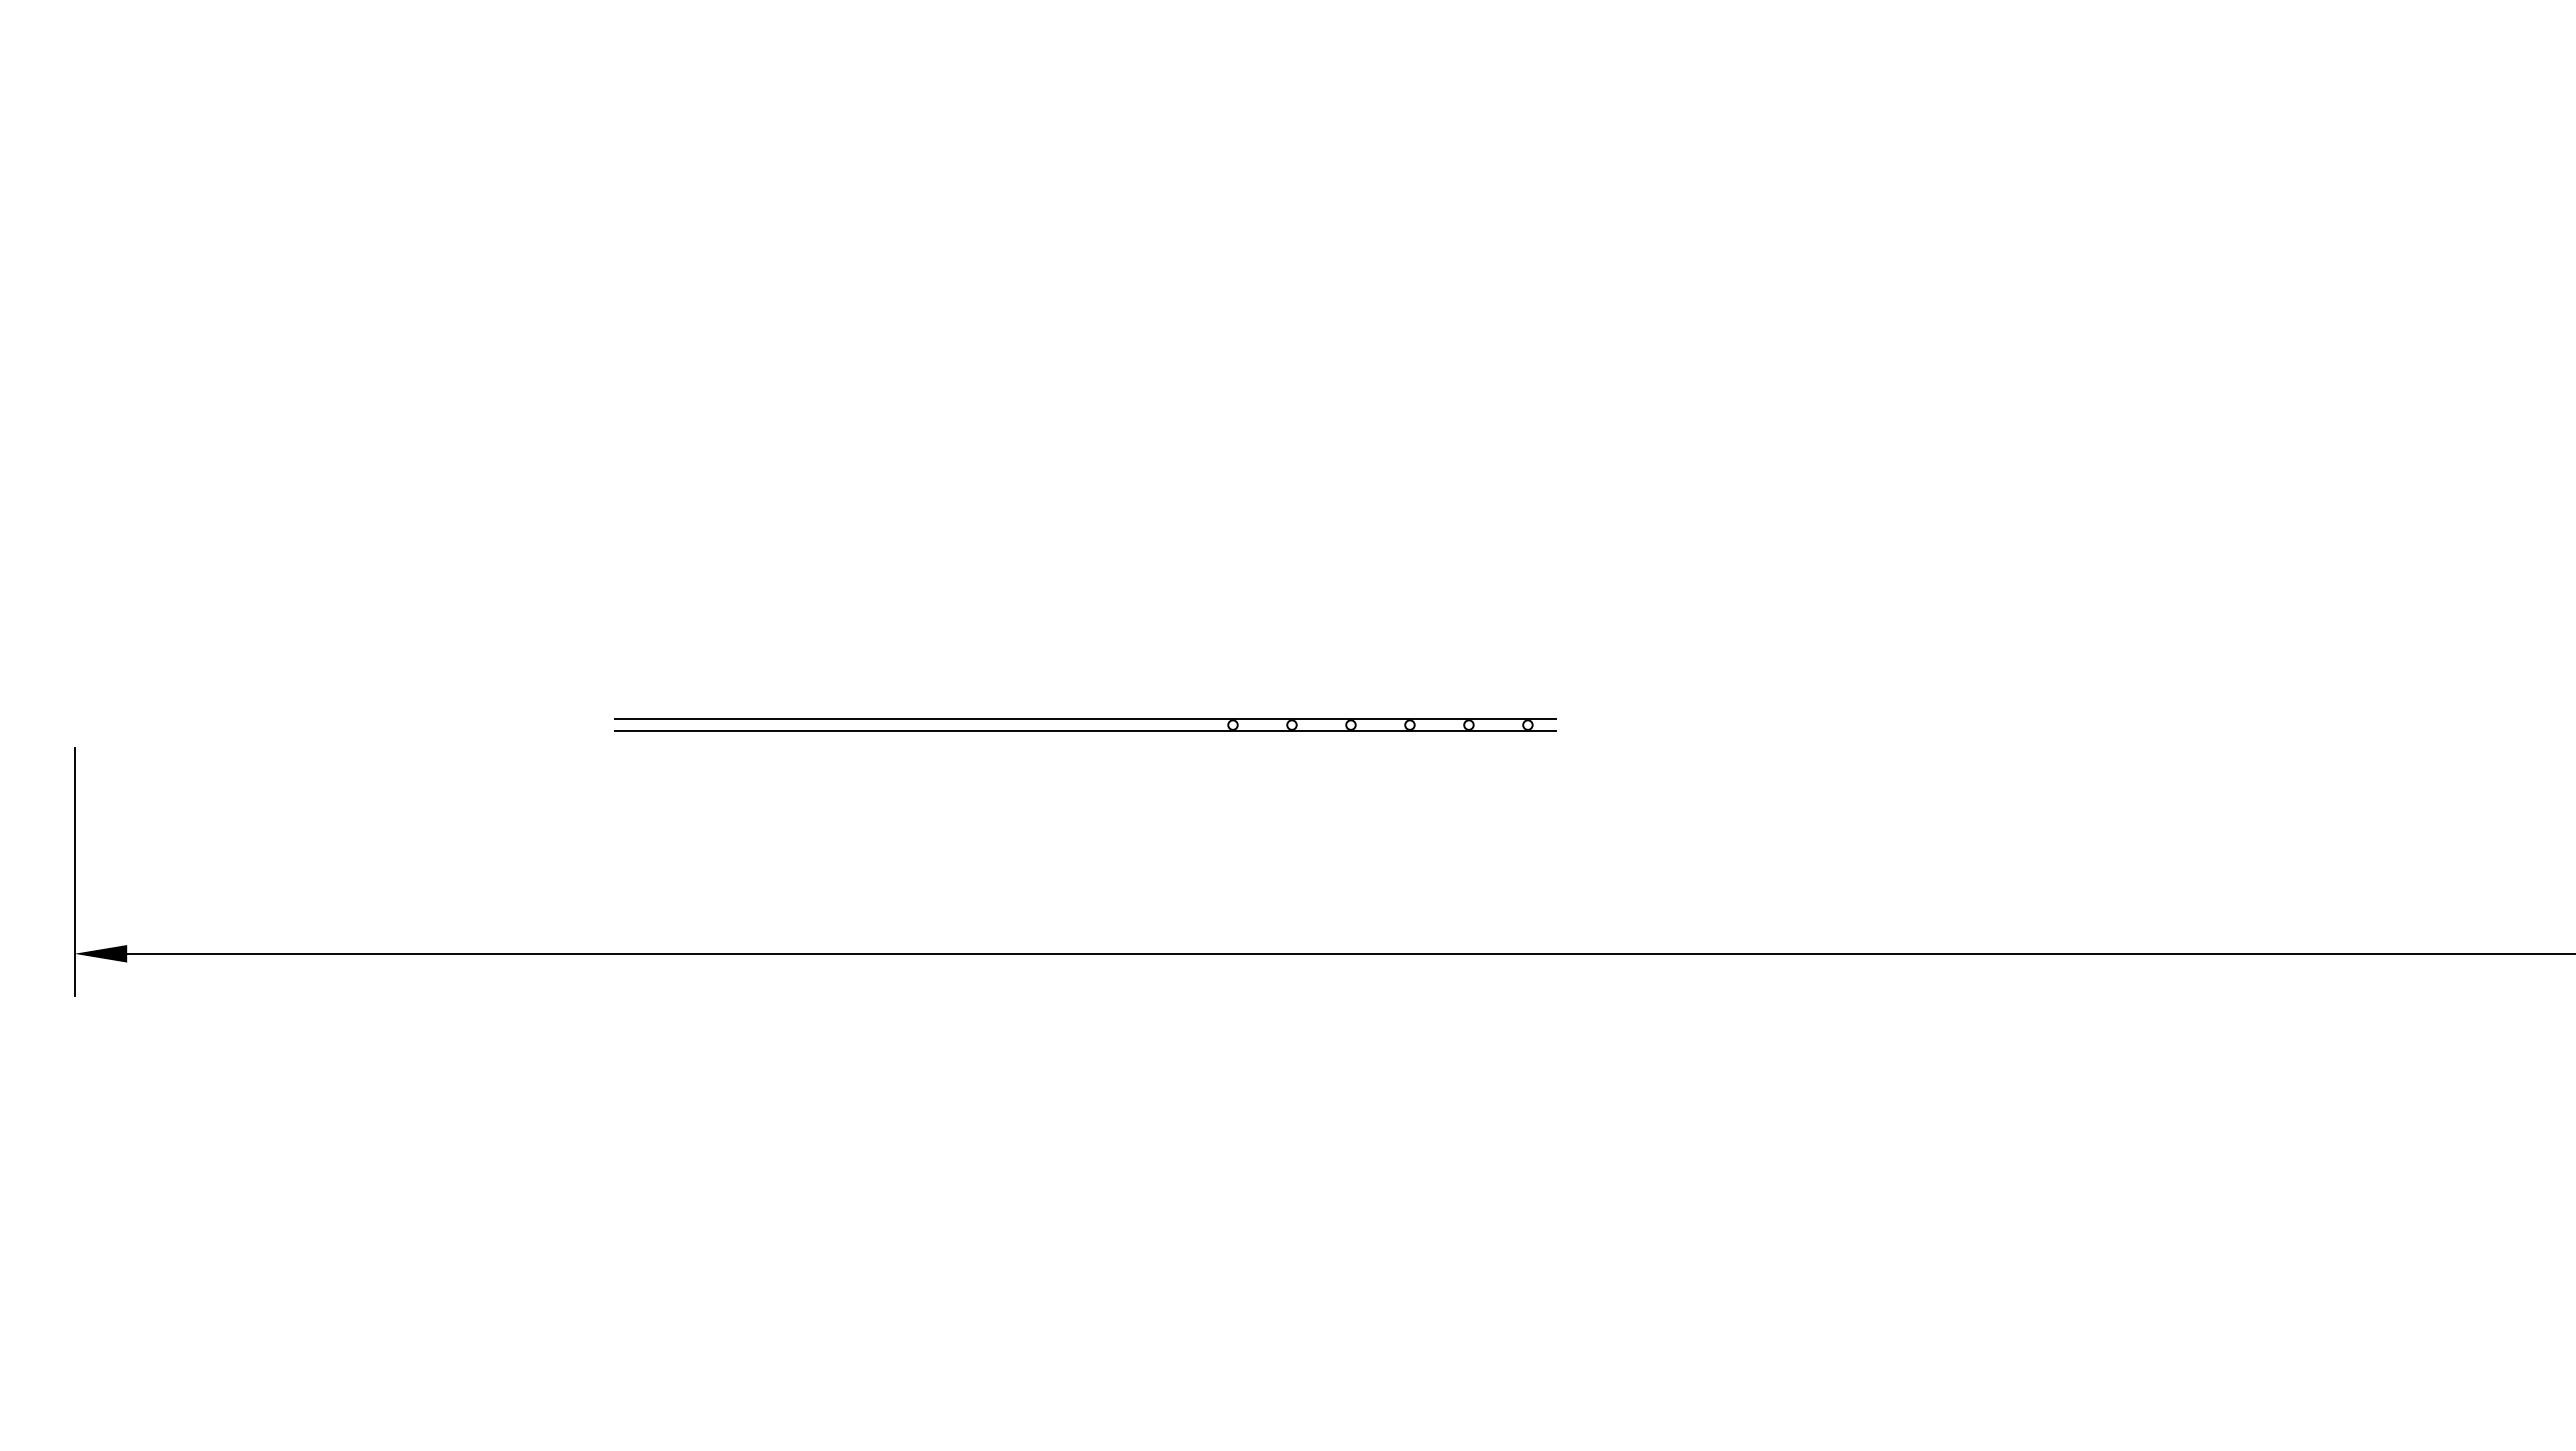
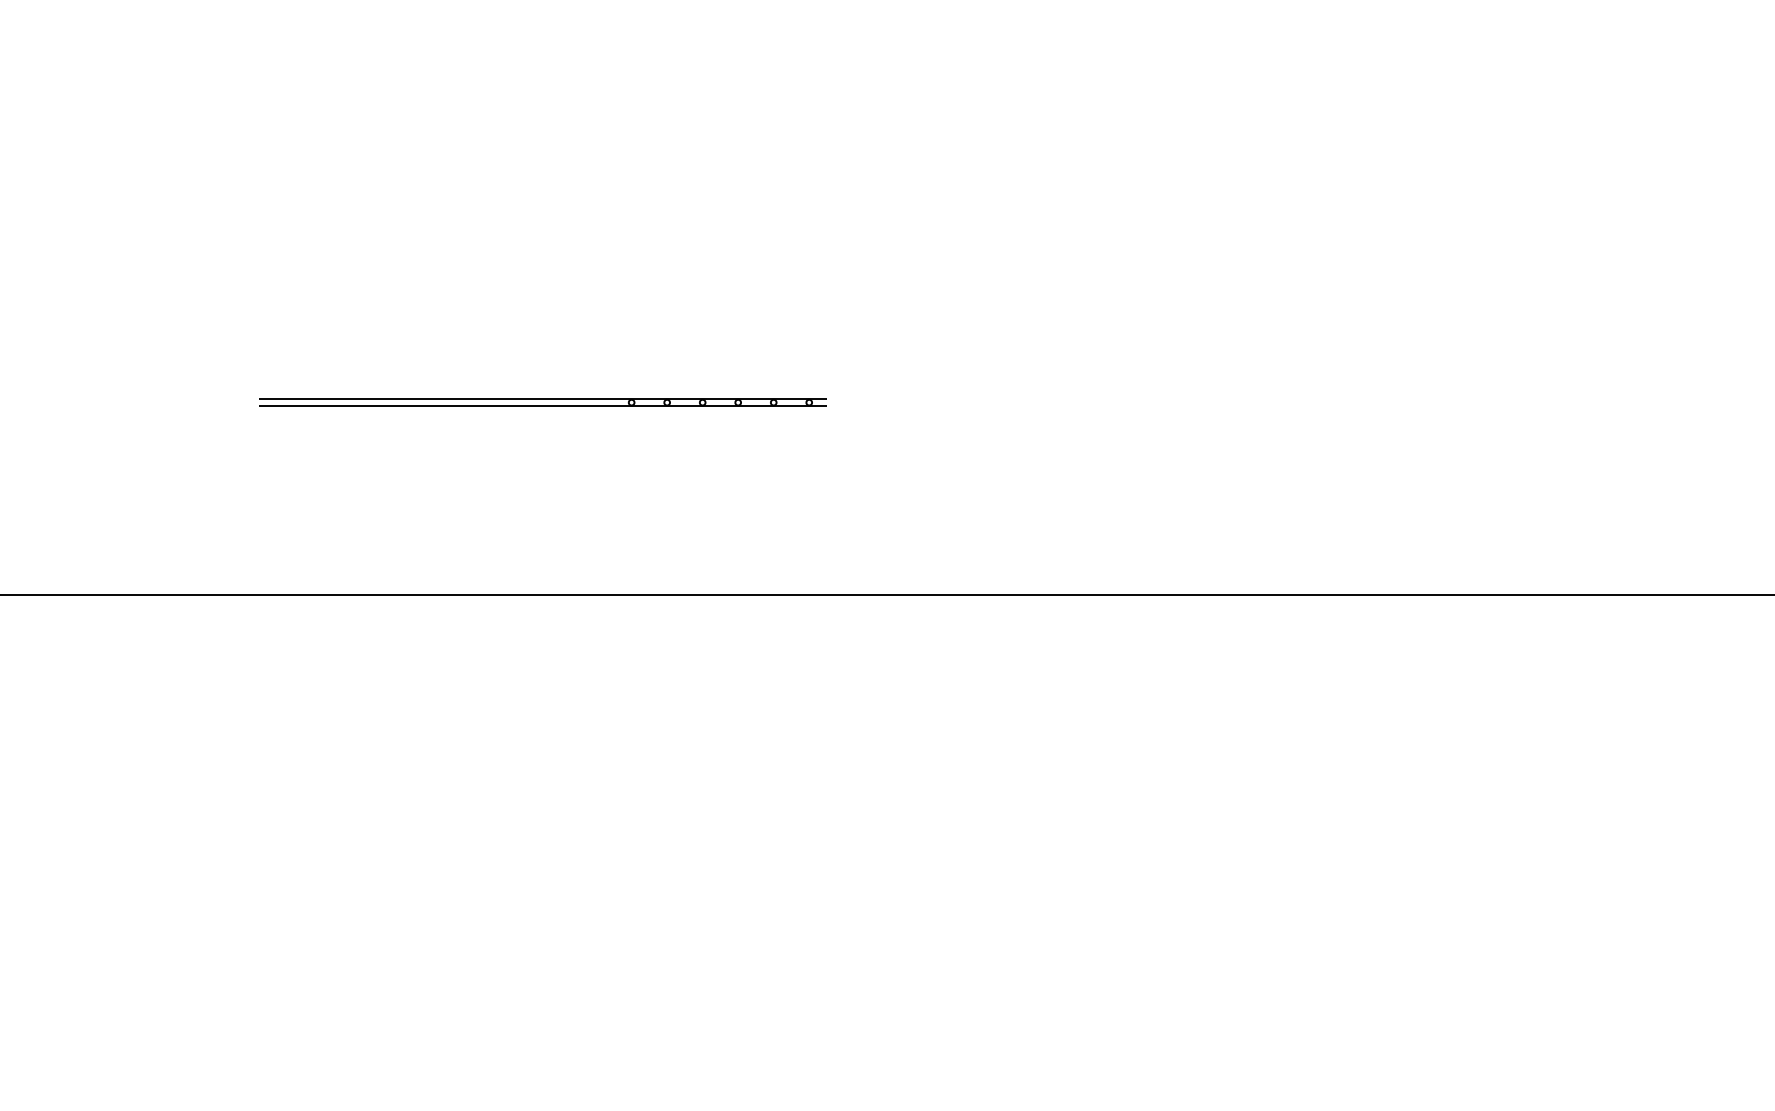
part: (1085, 724) -> (542, 402), size x0.71

